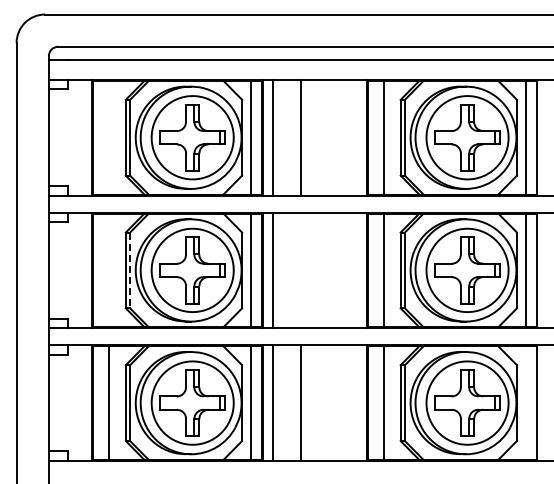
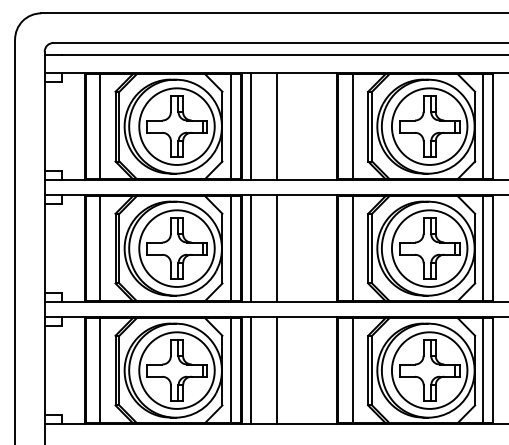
line: (108, 137) -> (99, 126), added
line: (108, 270) -> (99, 248), added
line: (130, 270) -> (119, 248), dashed -> solid
line: (300, 270) -> (276, 248), added
line: (525, 402) -> (482, 370), added

